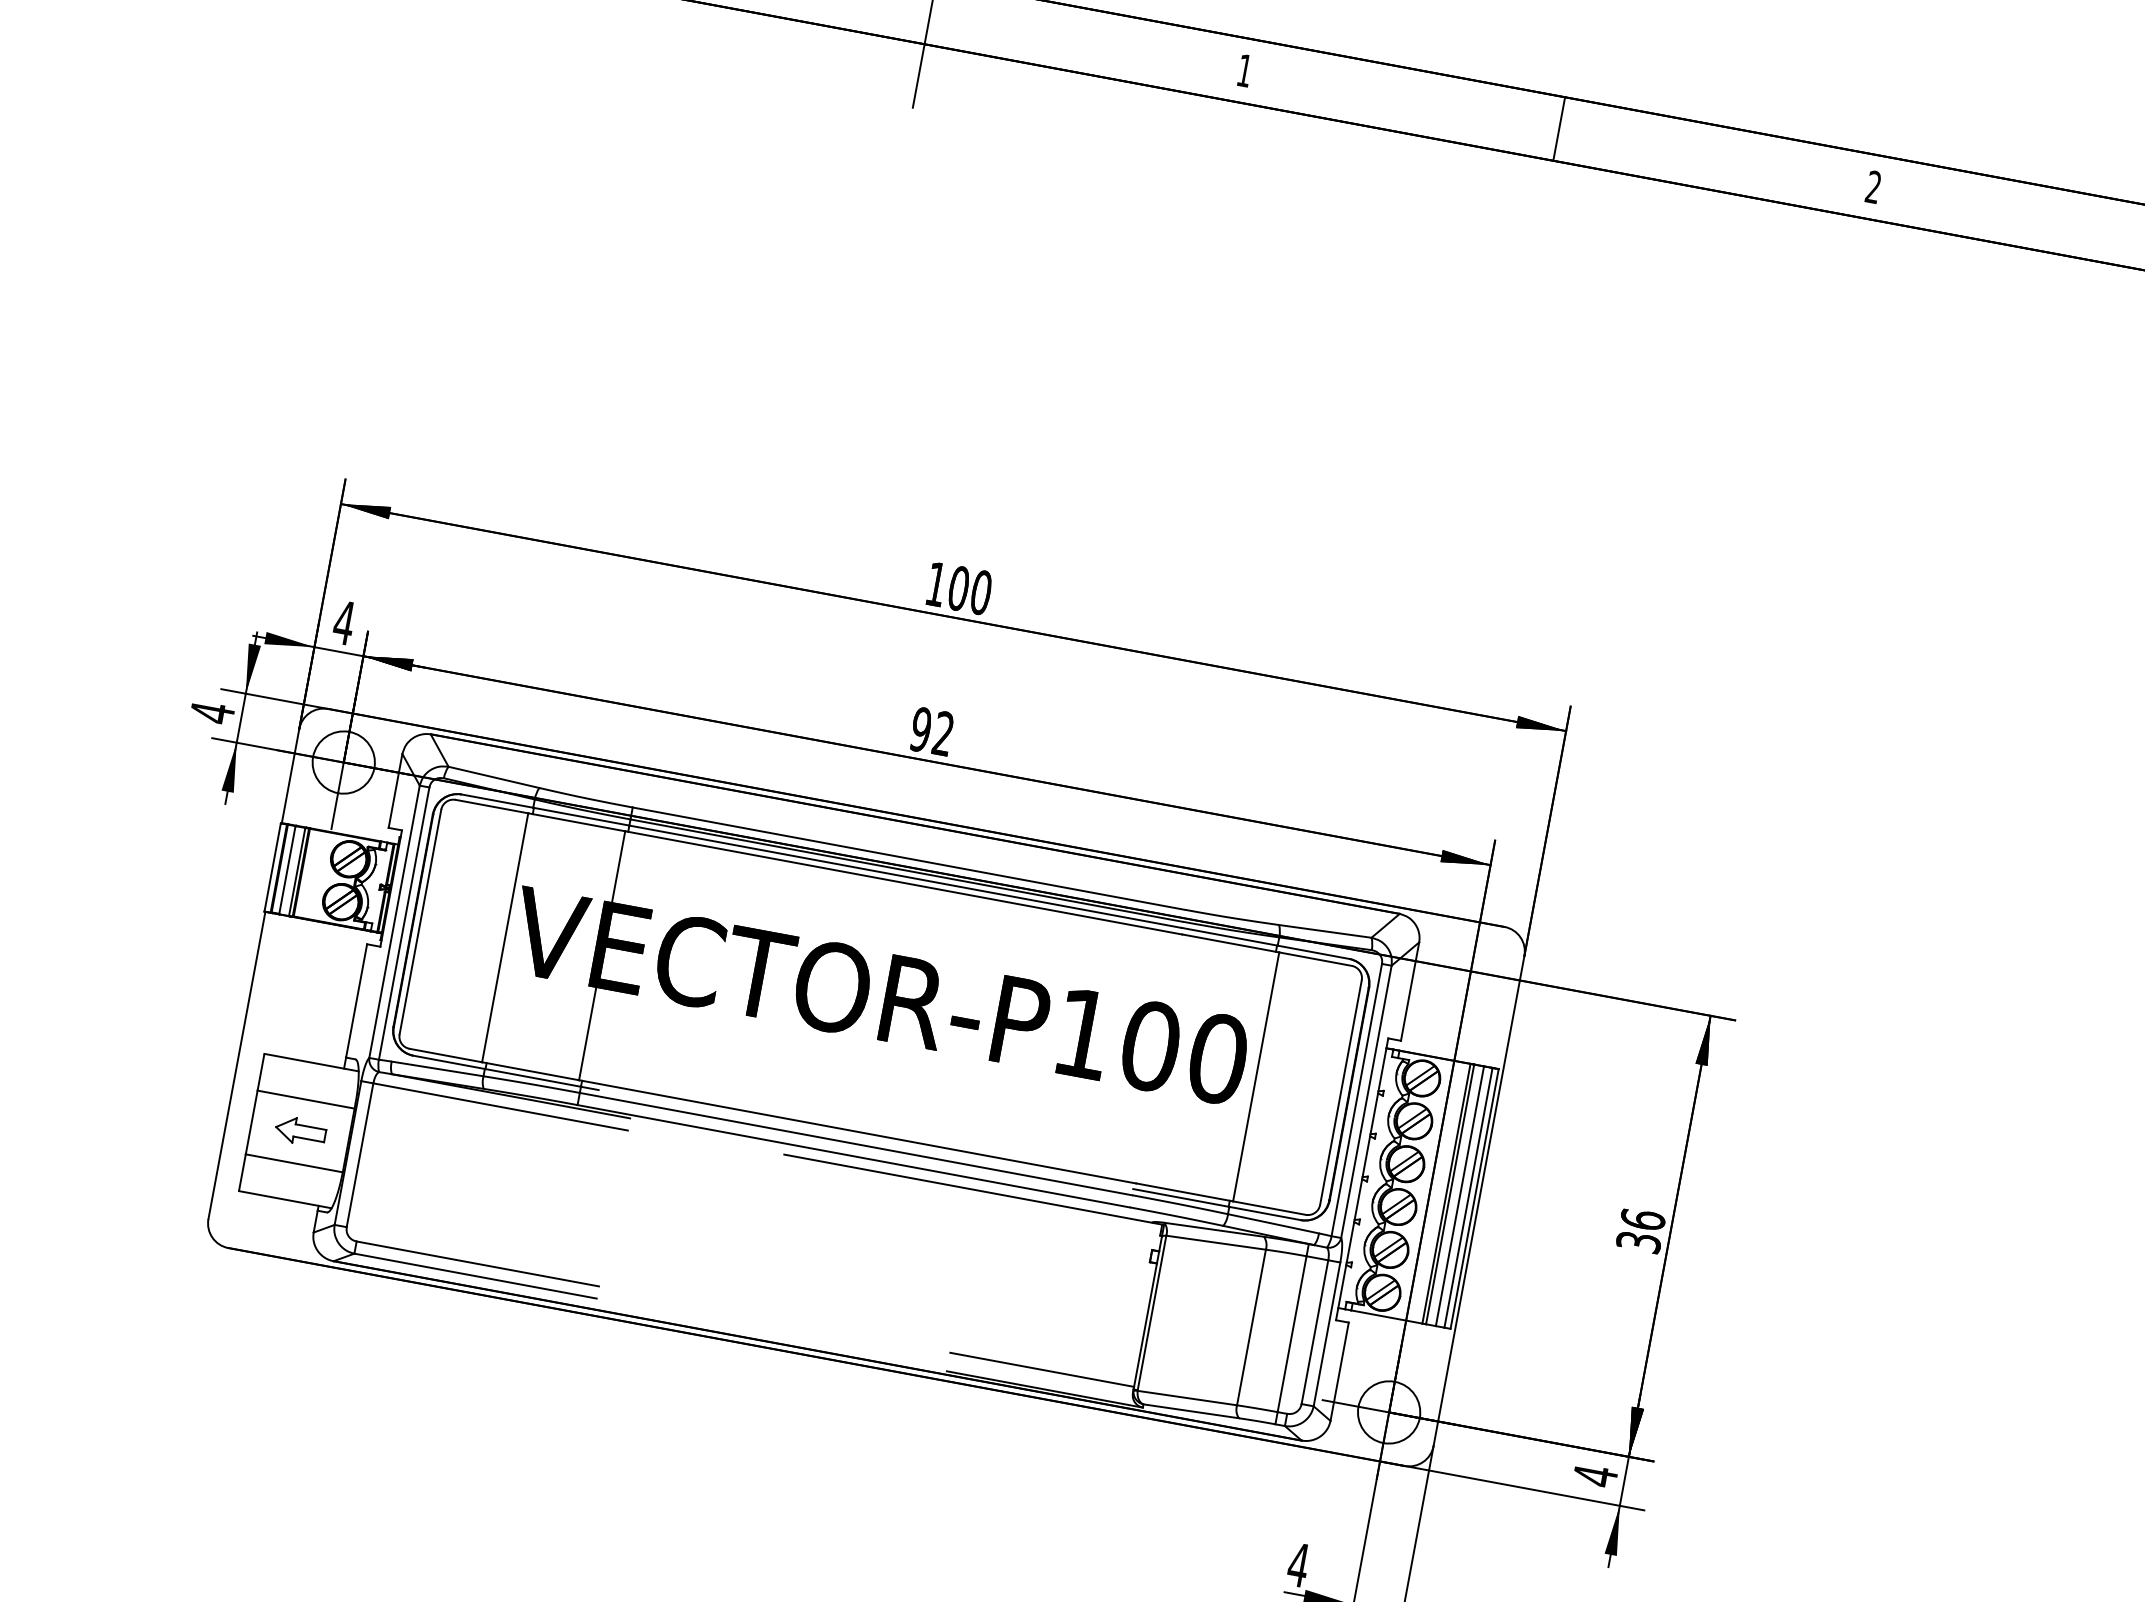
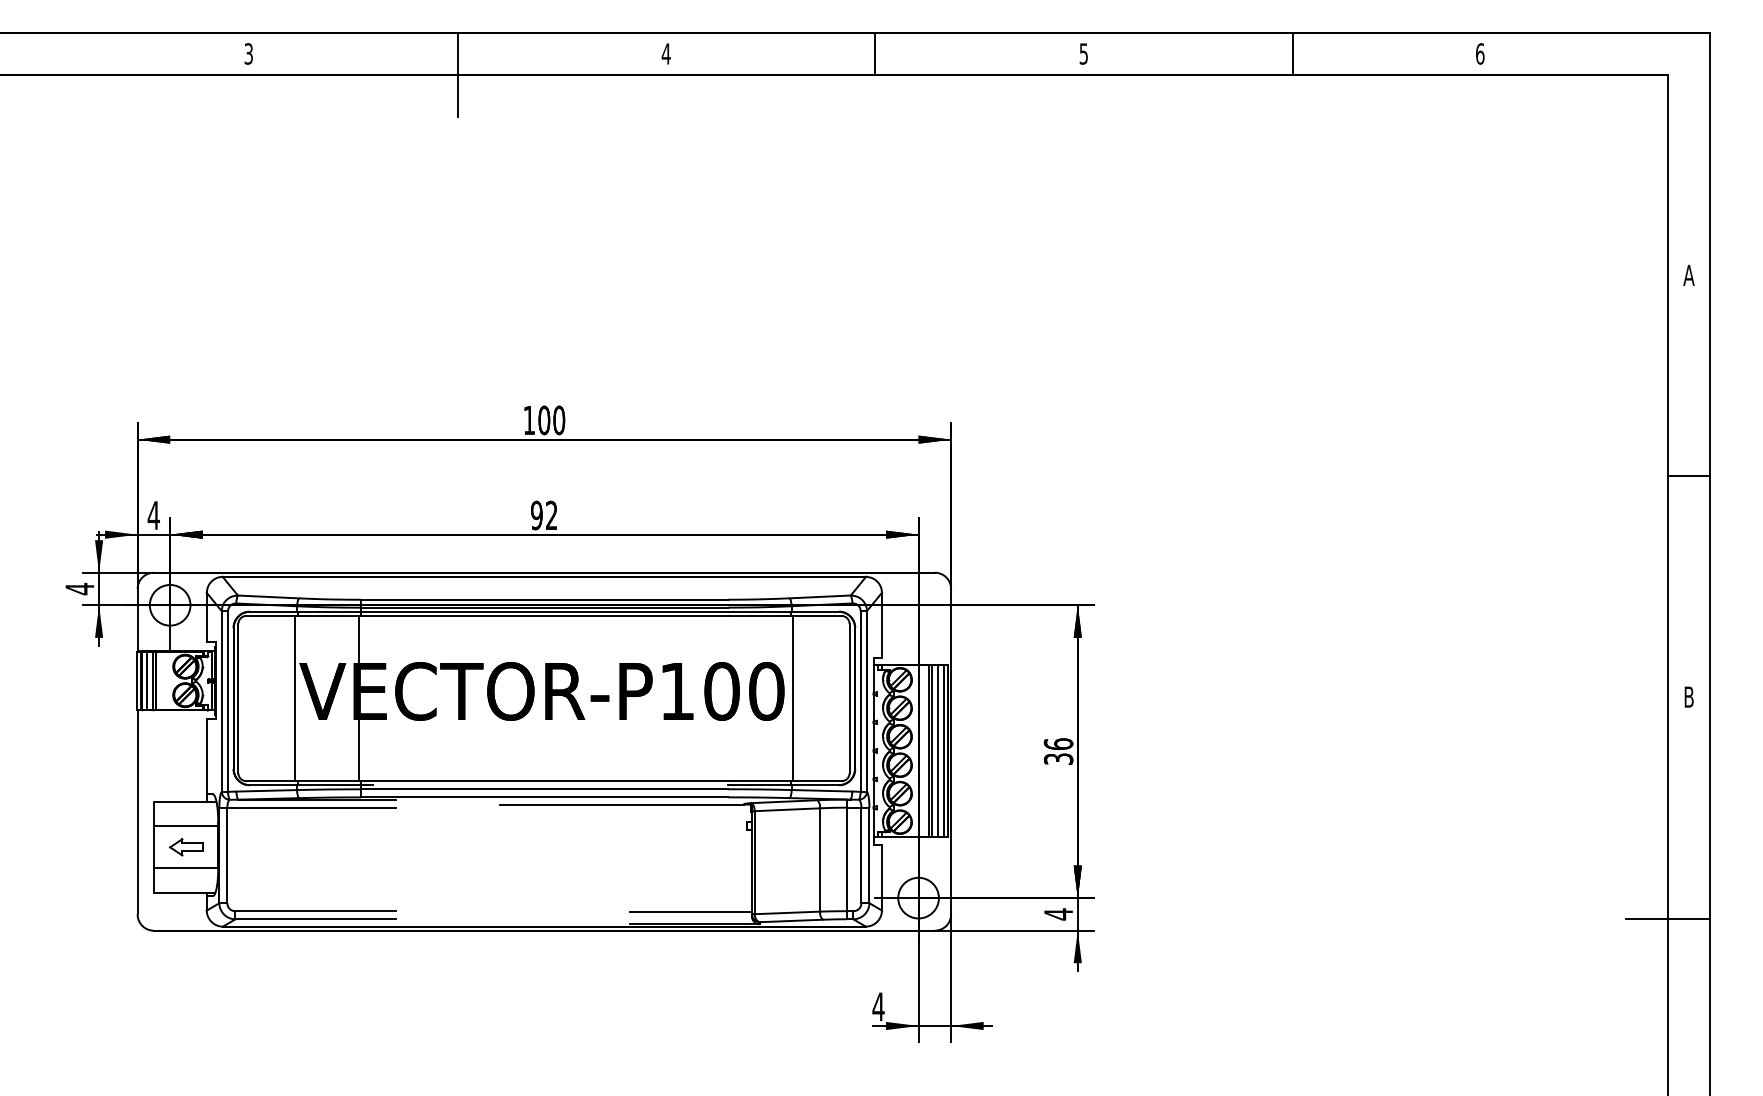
text: (1243, 69) -> (665, 53), 1 -> 4
text: (1873, 186) -> (1083, 53), 2 -> 5

